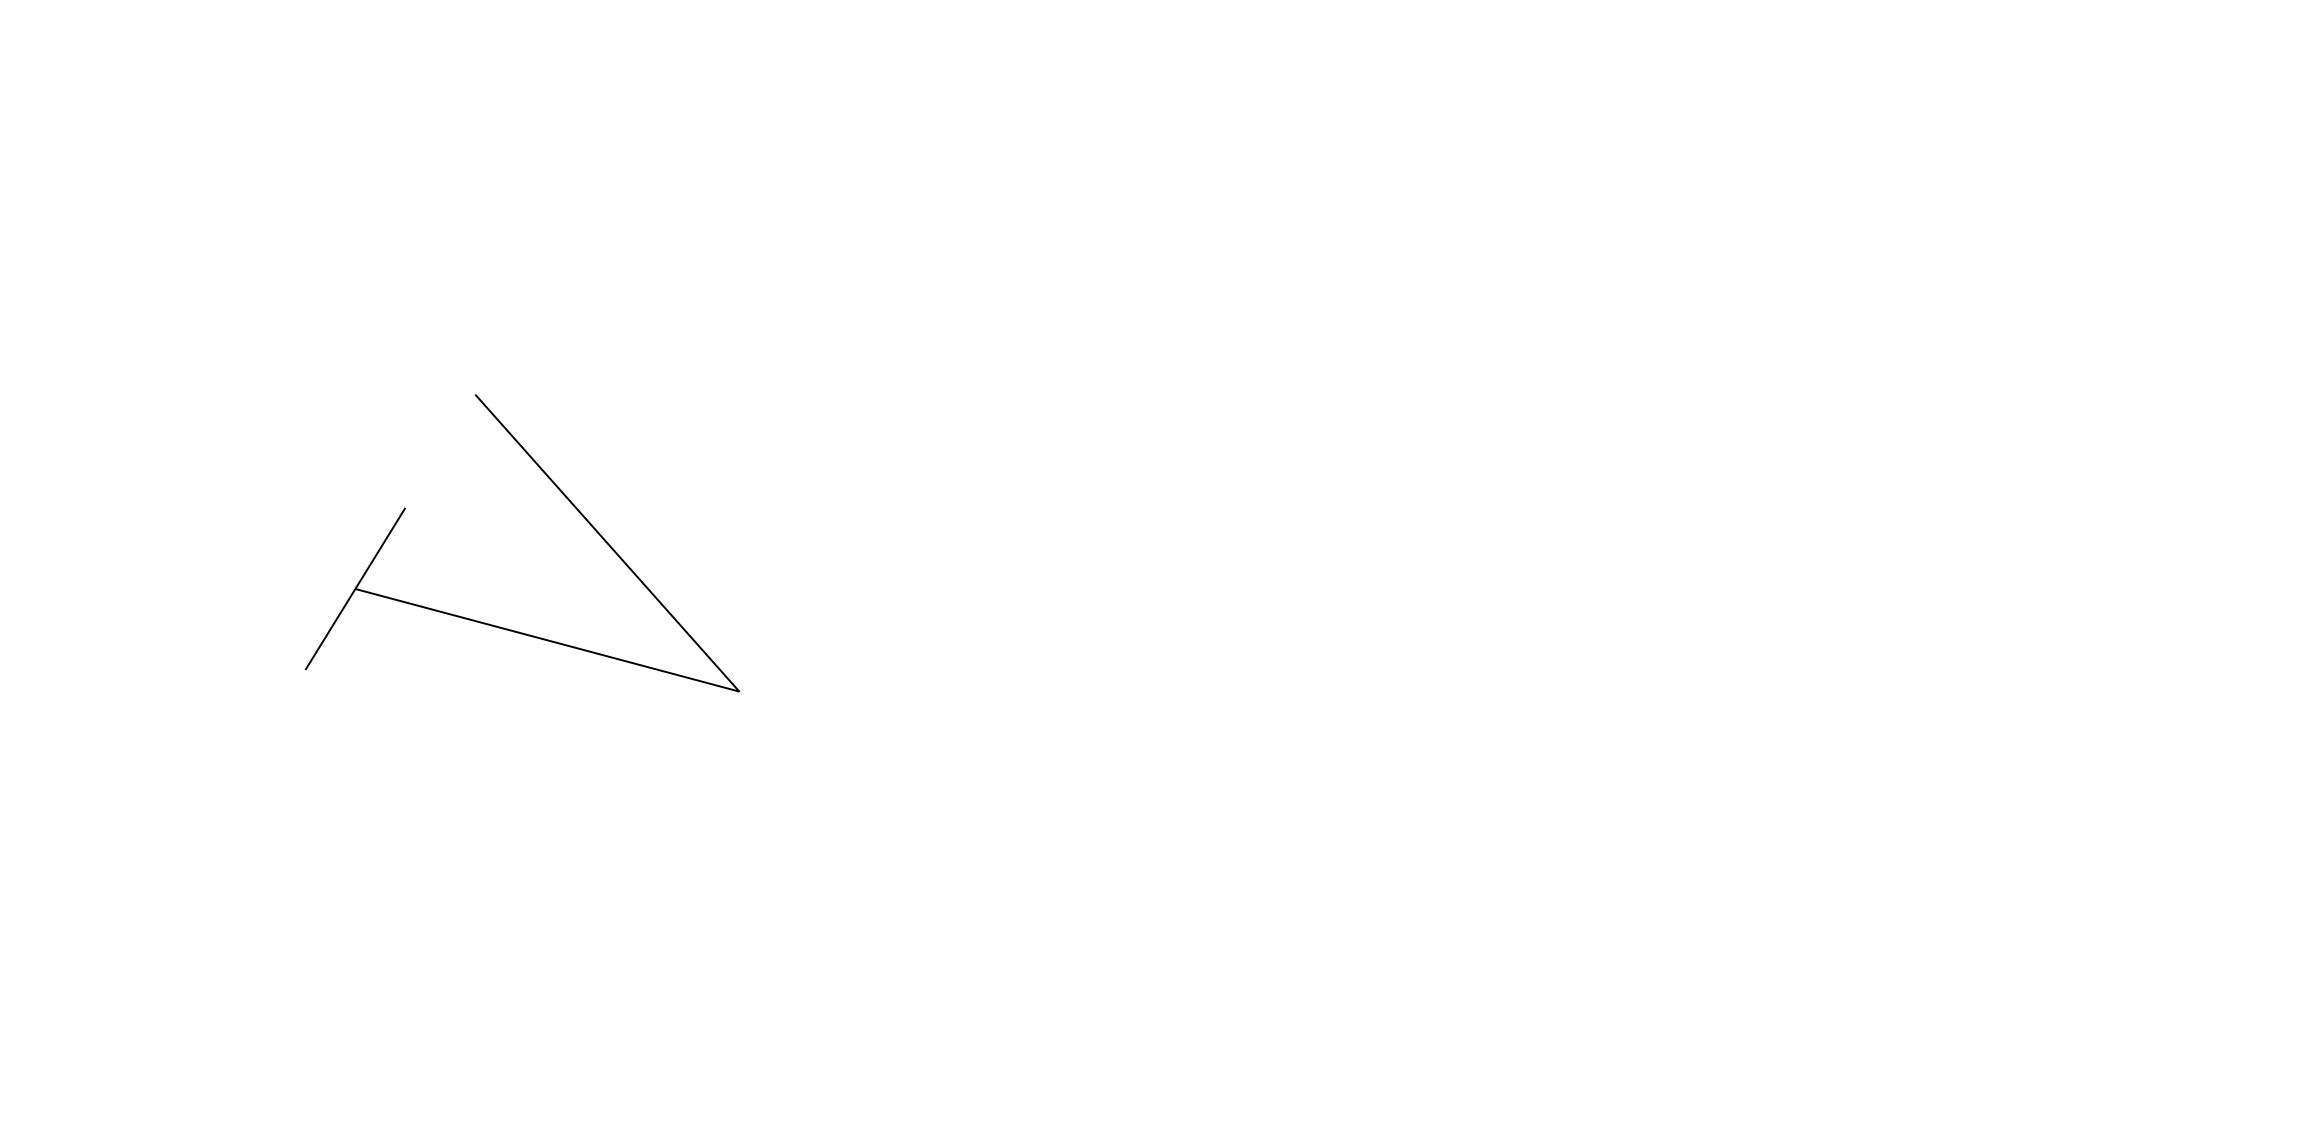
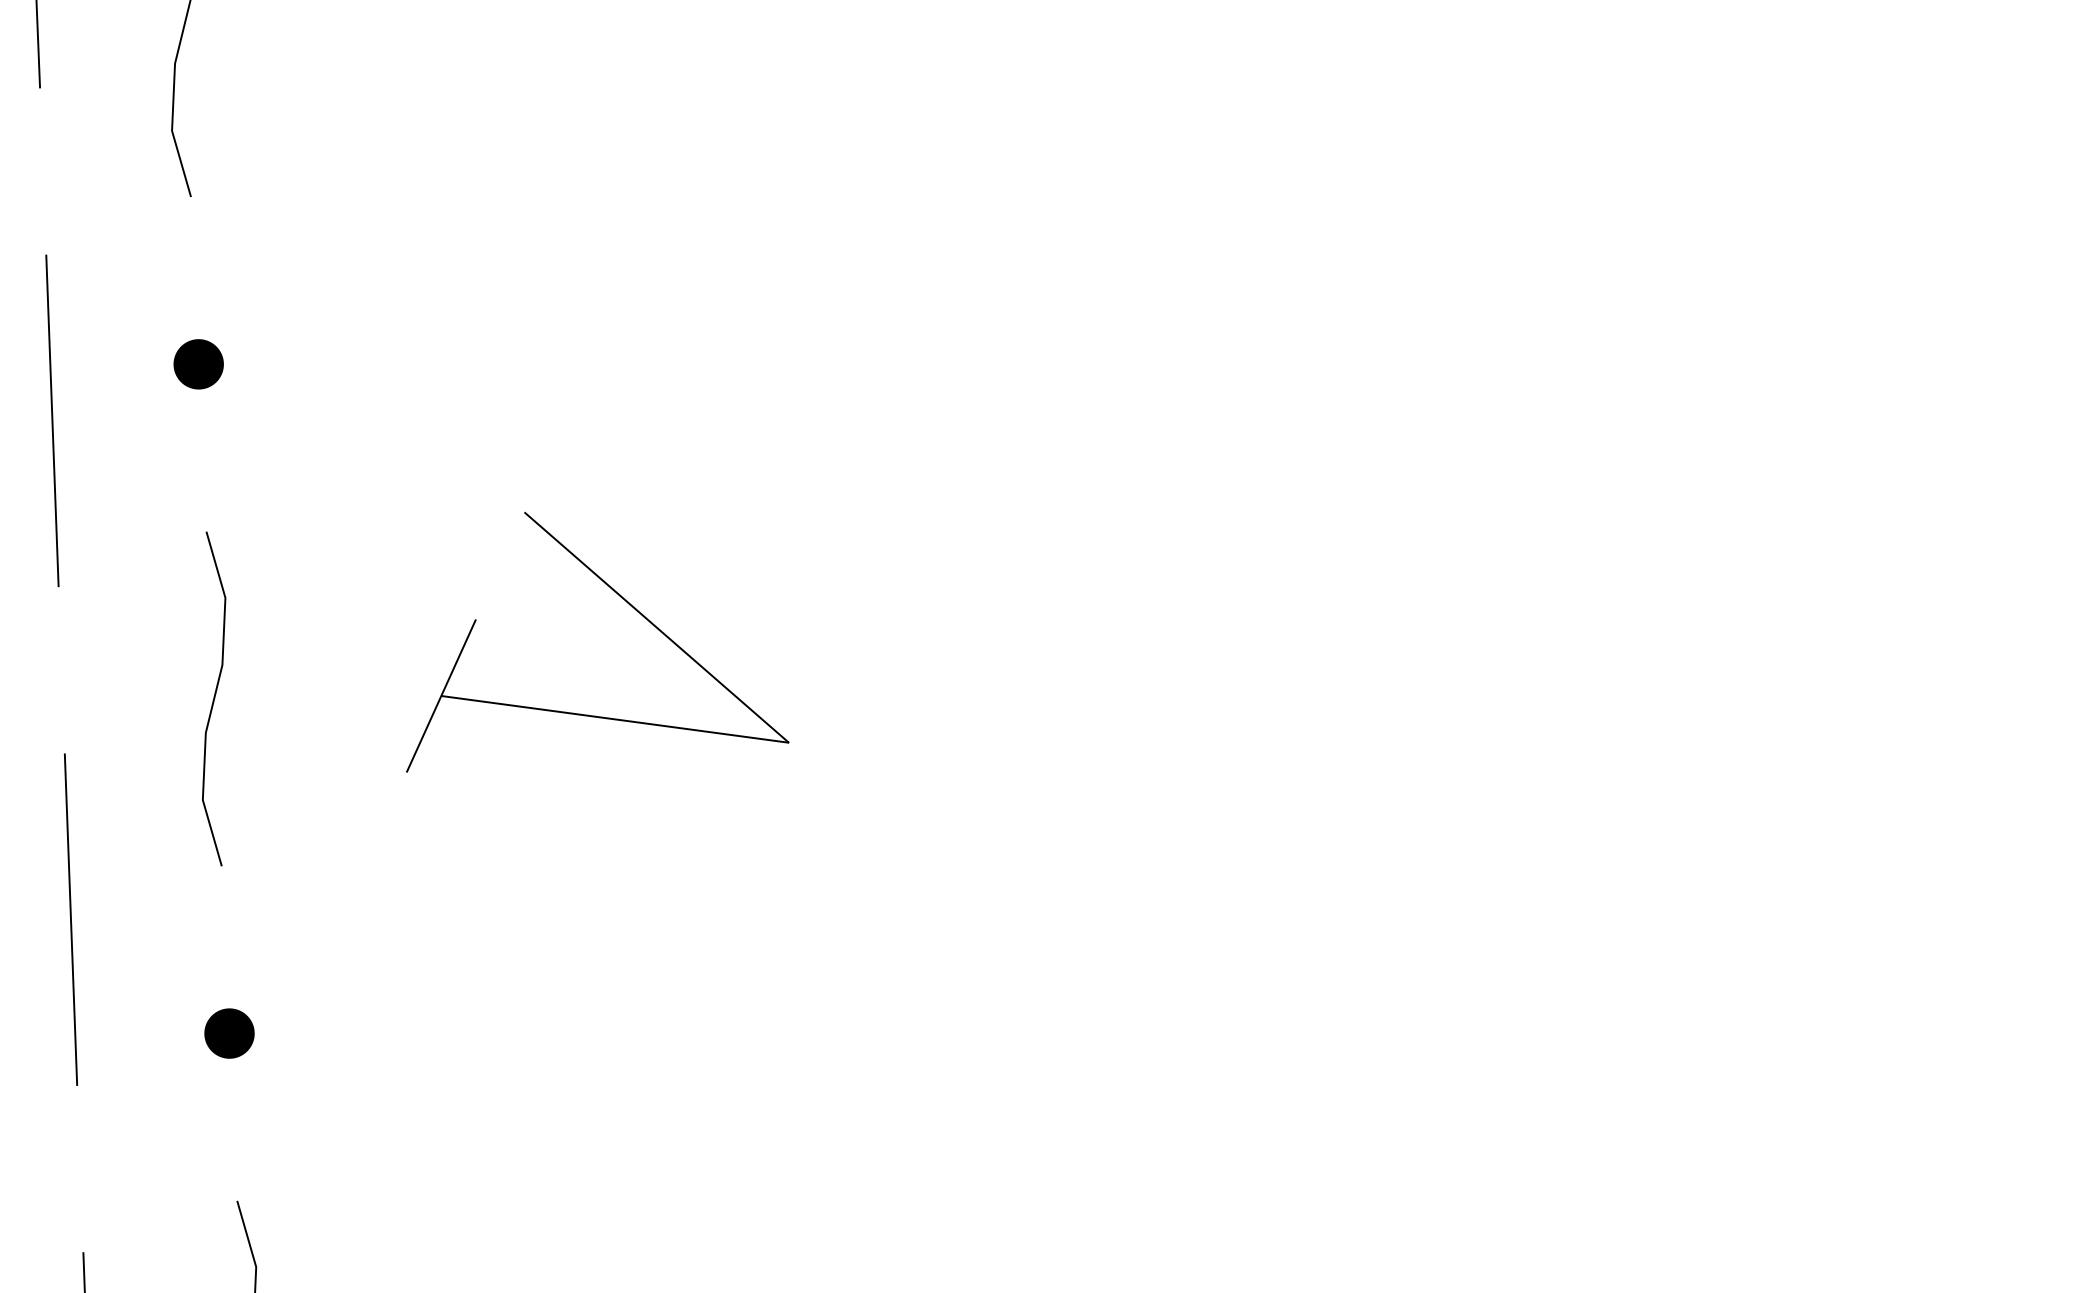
part: (130, 181) -> (198, 364), added
curve: (100, 559) -> (214, 698), added
part: (68, 937) -> (229, 1033), added

